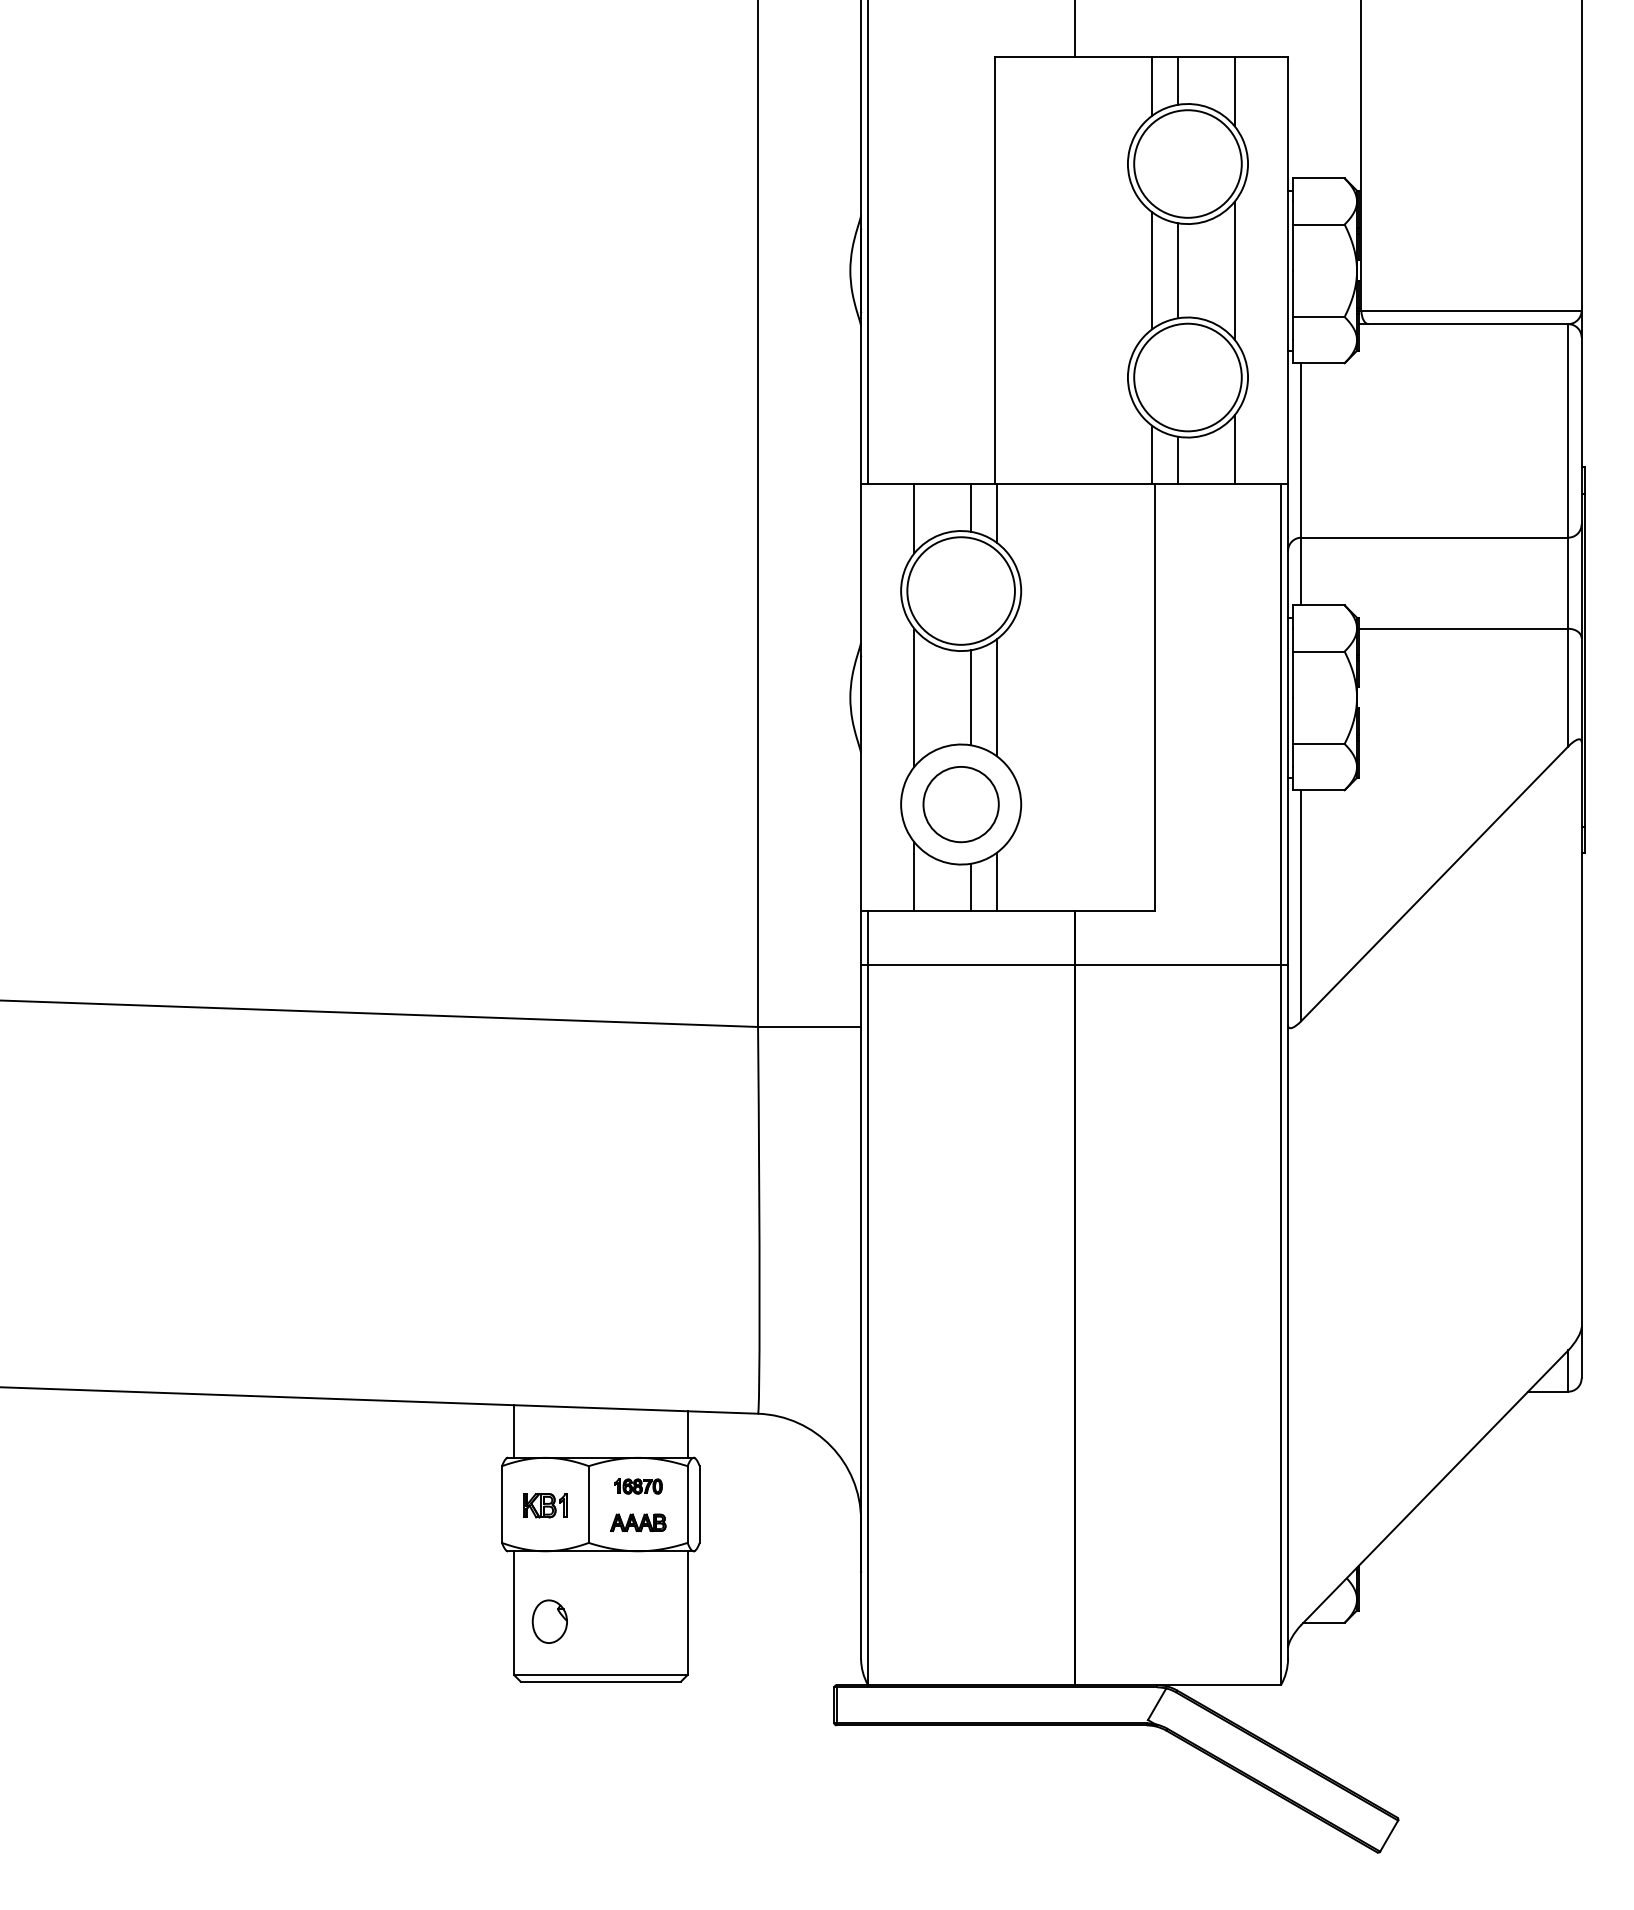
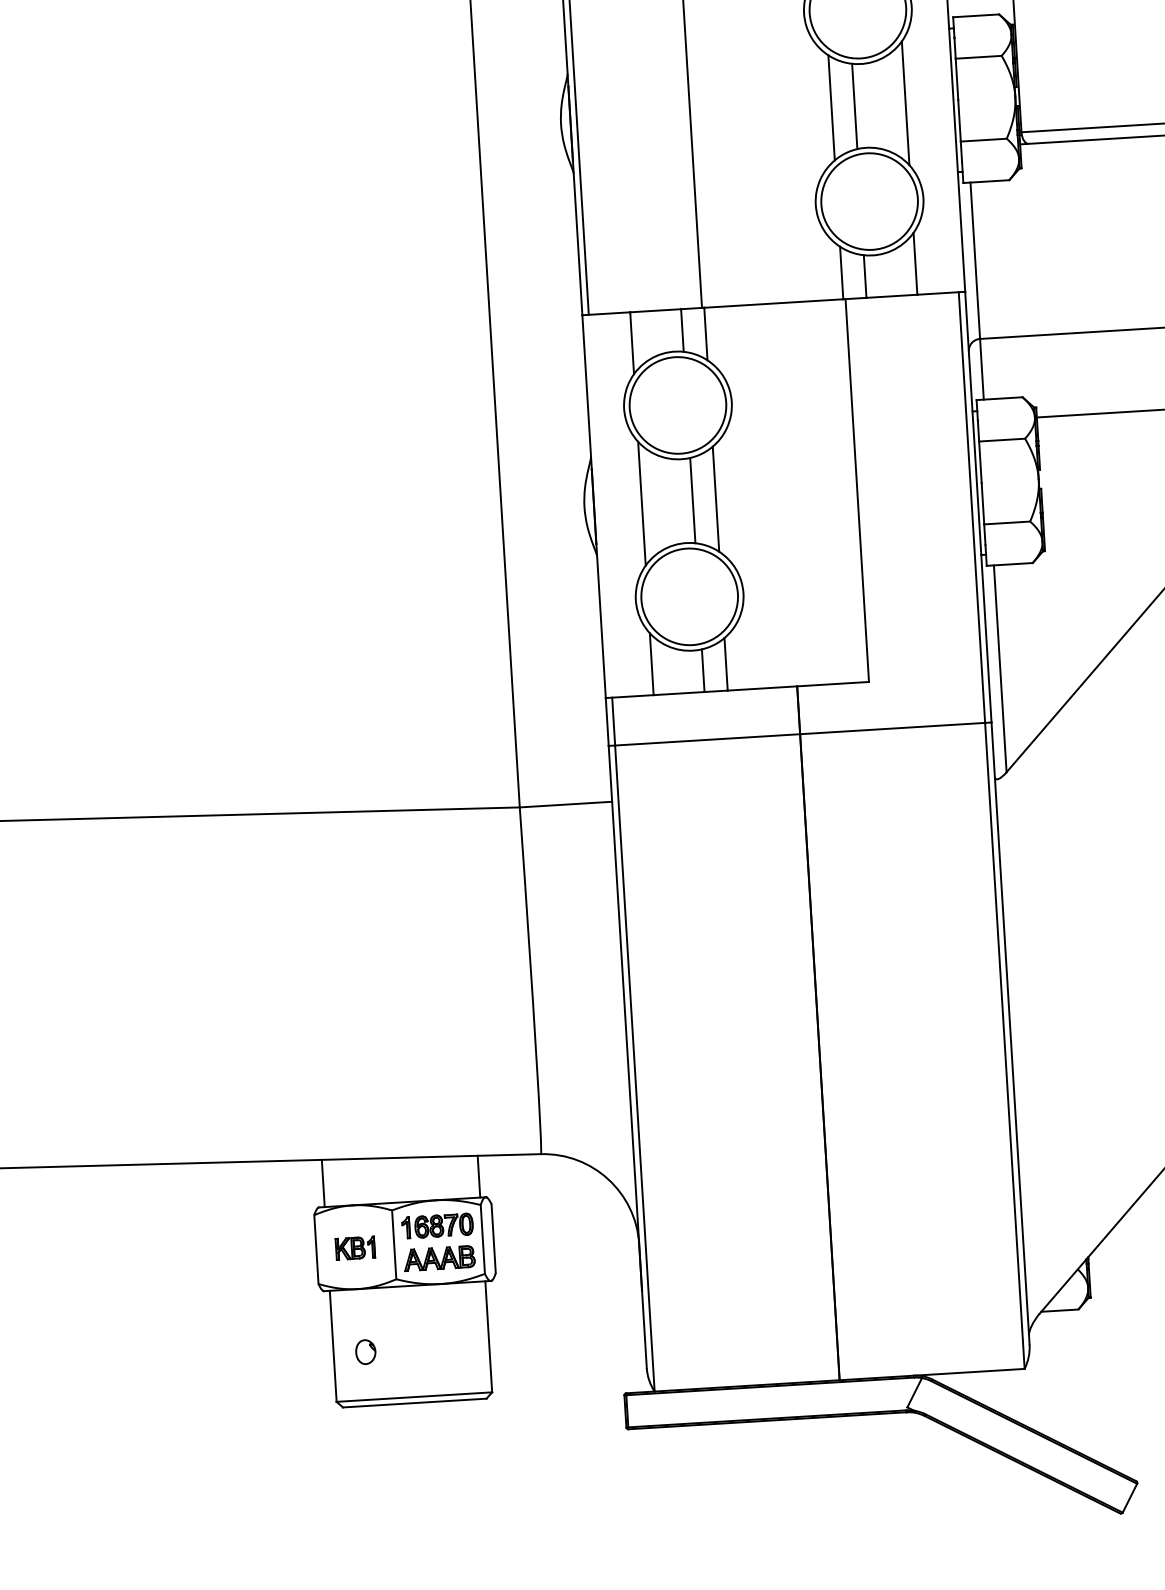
circle: (960, 804) -> (689, 596), size x1.43
part: (638, 1486) -> (437, 1225), size x1.67
part: (638, 1522) -> (439, 1258), size x1.43
part: (549, 1621) -> (365, 1351), size x0.62

